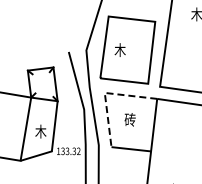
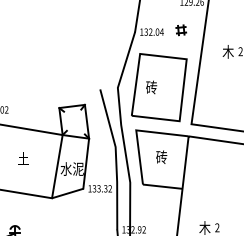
text: (120, 50) -> (151, 87), 木 -> 砖
line: (105, 94) -> (136, 131), dashed -> solid
text: (40, 131) -> (71, 168), 木 -> 水泥

